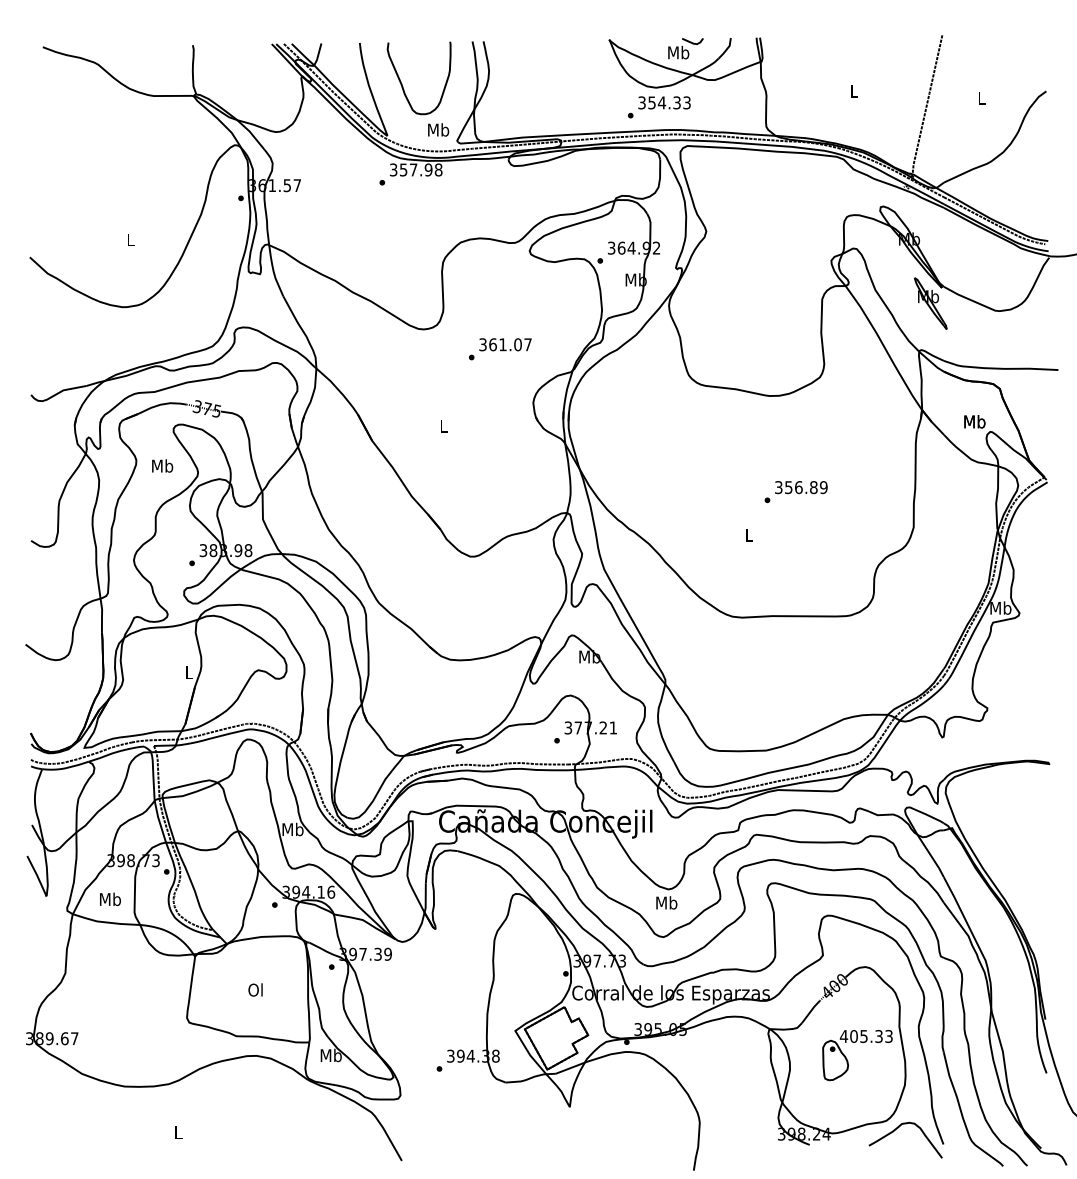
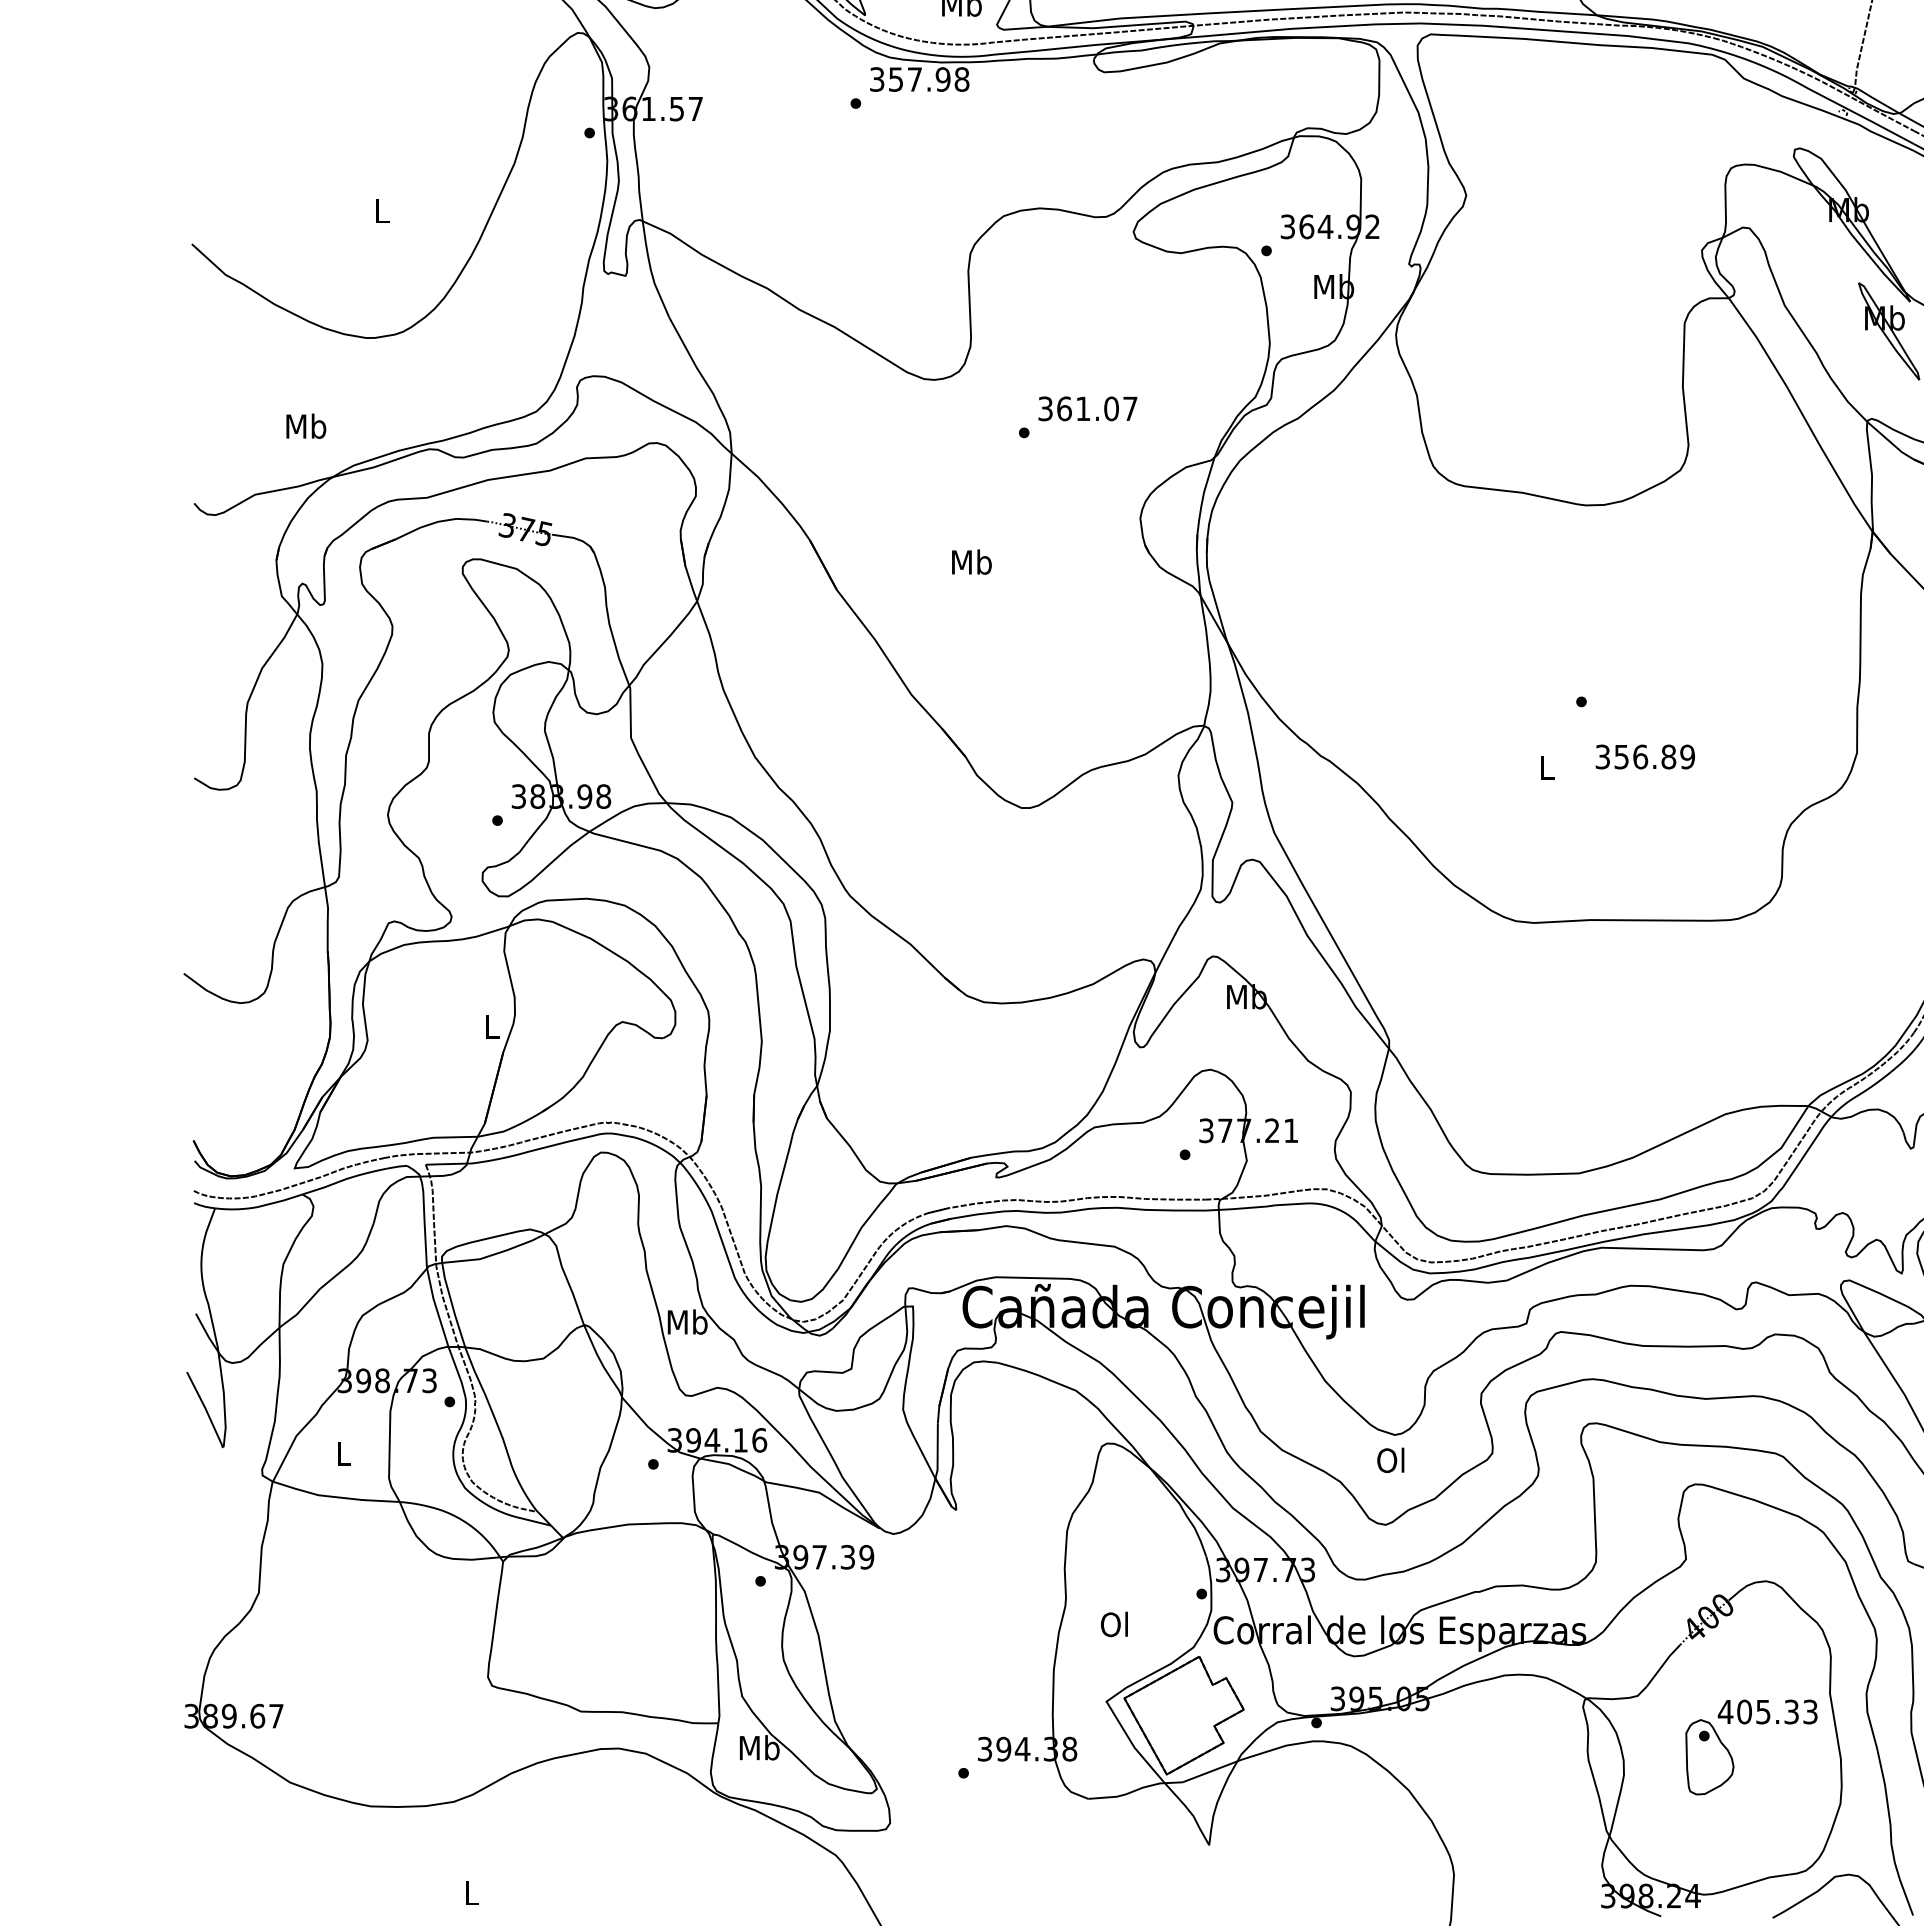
text: (443, 425) -> (971, 560), L -> Mb
text: (162, 465) -> (306, 425), moved
text: (801, 487) -> (1645, 756), moved
text: (110, 899) -> (343, 1453), Mb -> L
text: (666, 902) -> (1391, 1459), Mb -> Ol
text: (255, 989) -> (1114, 1623), moved

